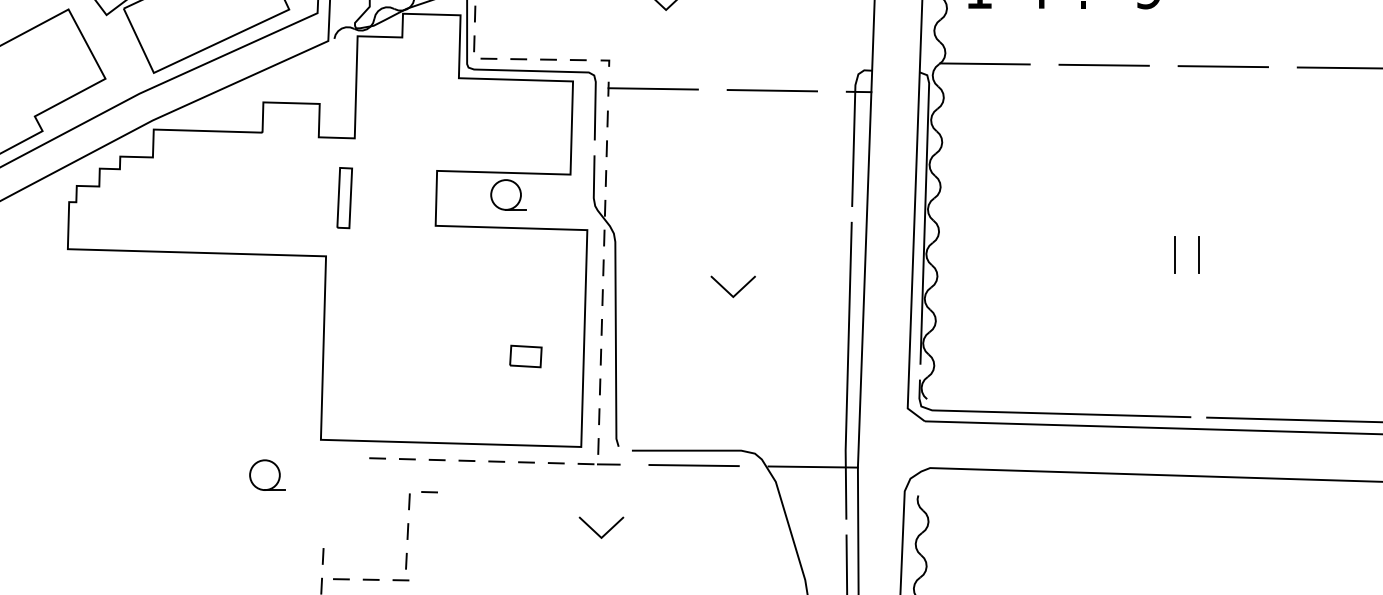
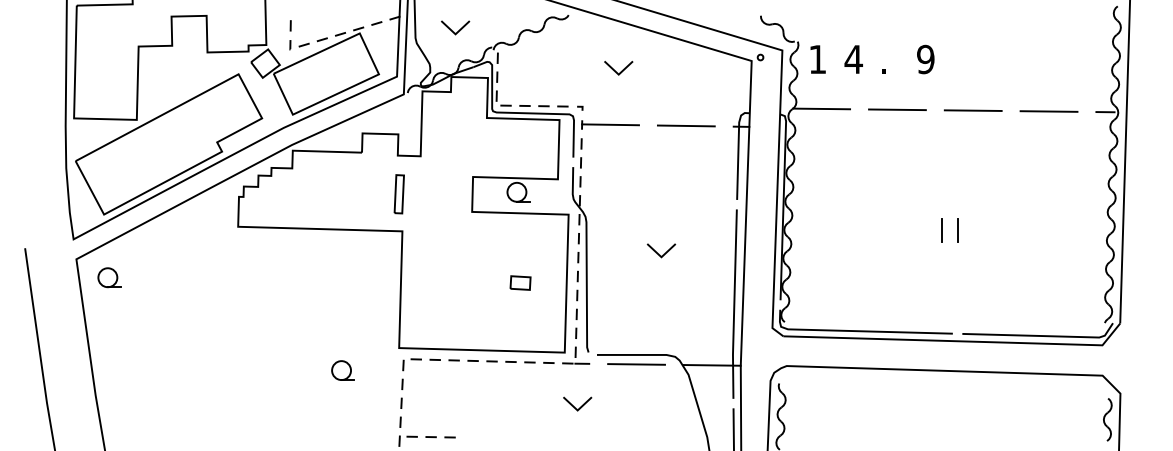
part: (343, 198) -> (398, 194), moved
part: (525, 355) -> (520, 282), moved
part: (266, 475) -> (342, 370), moved
part: (409, 530) -> (403, 383), moved

